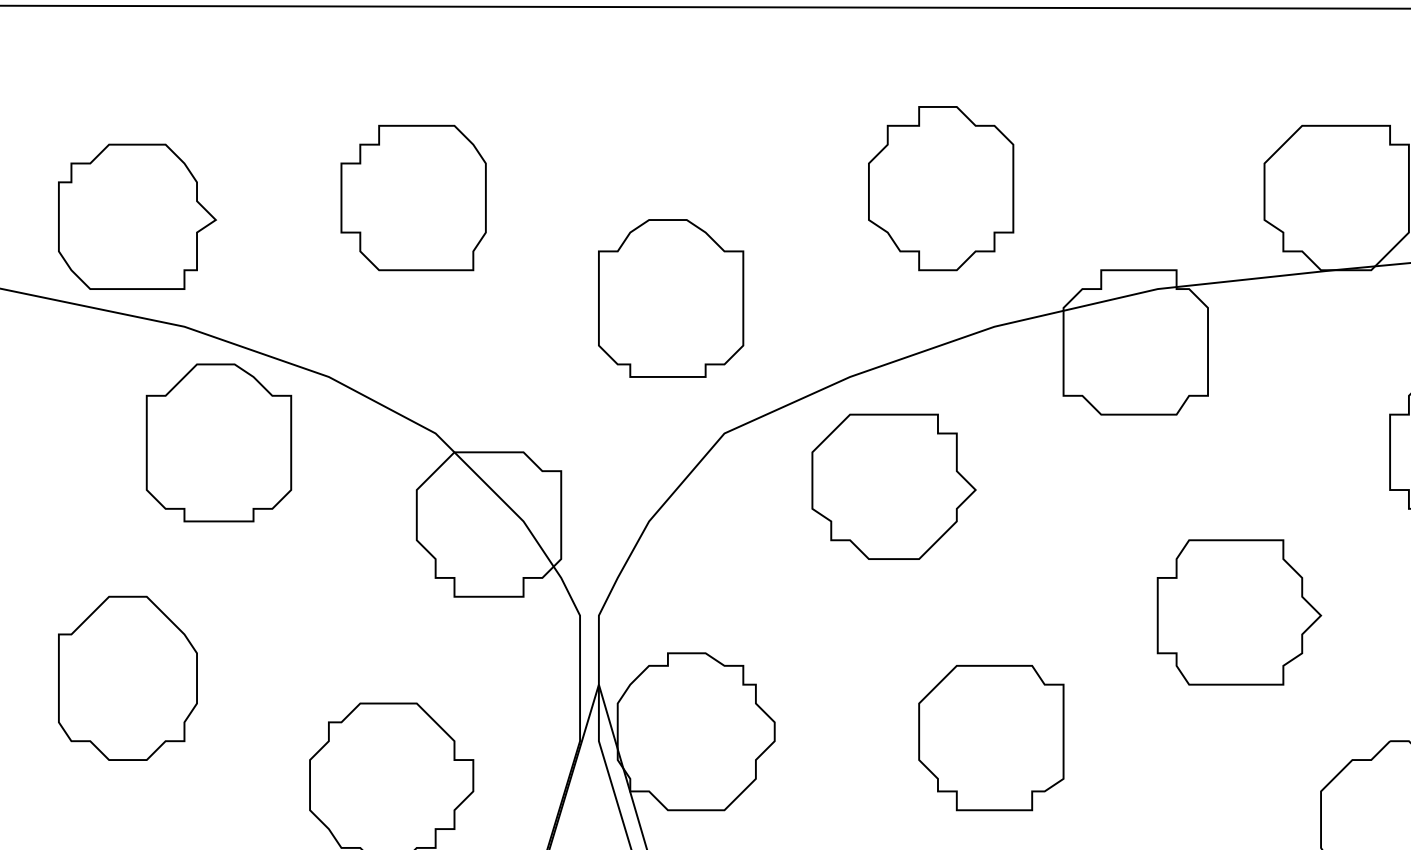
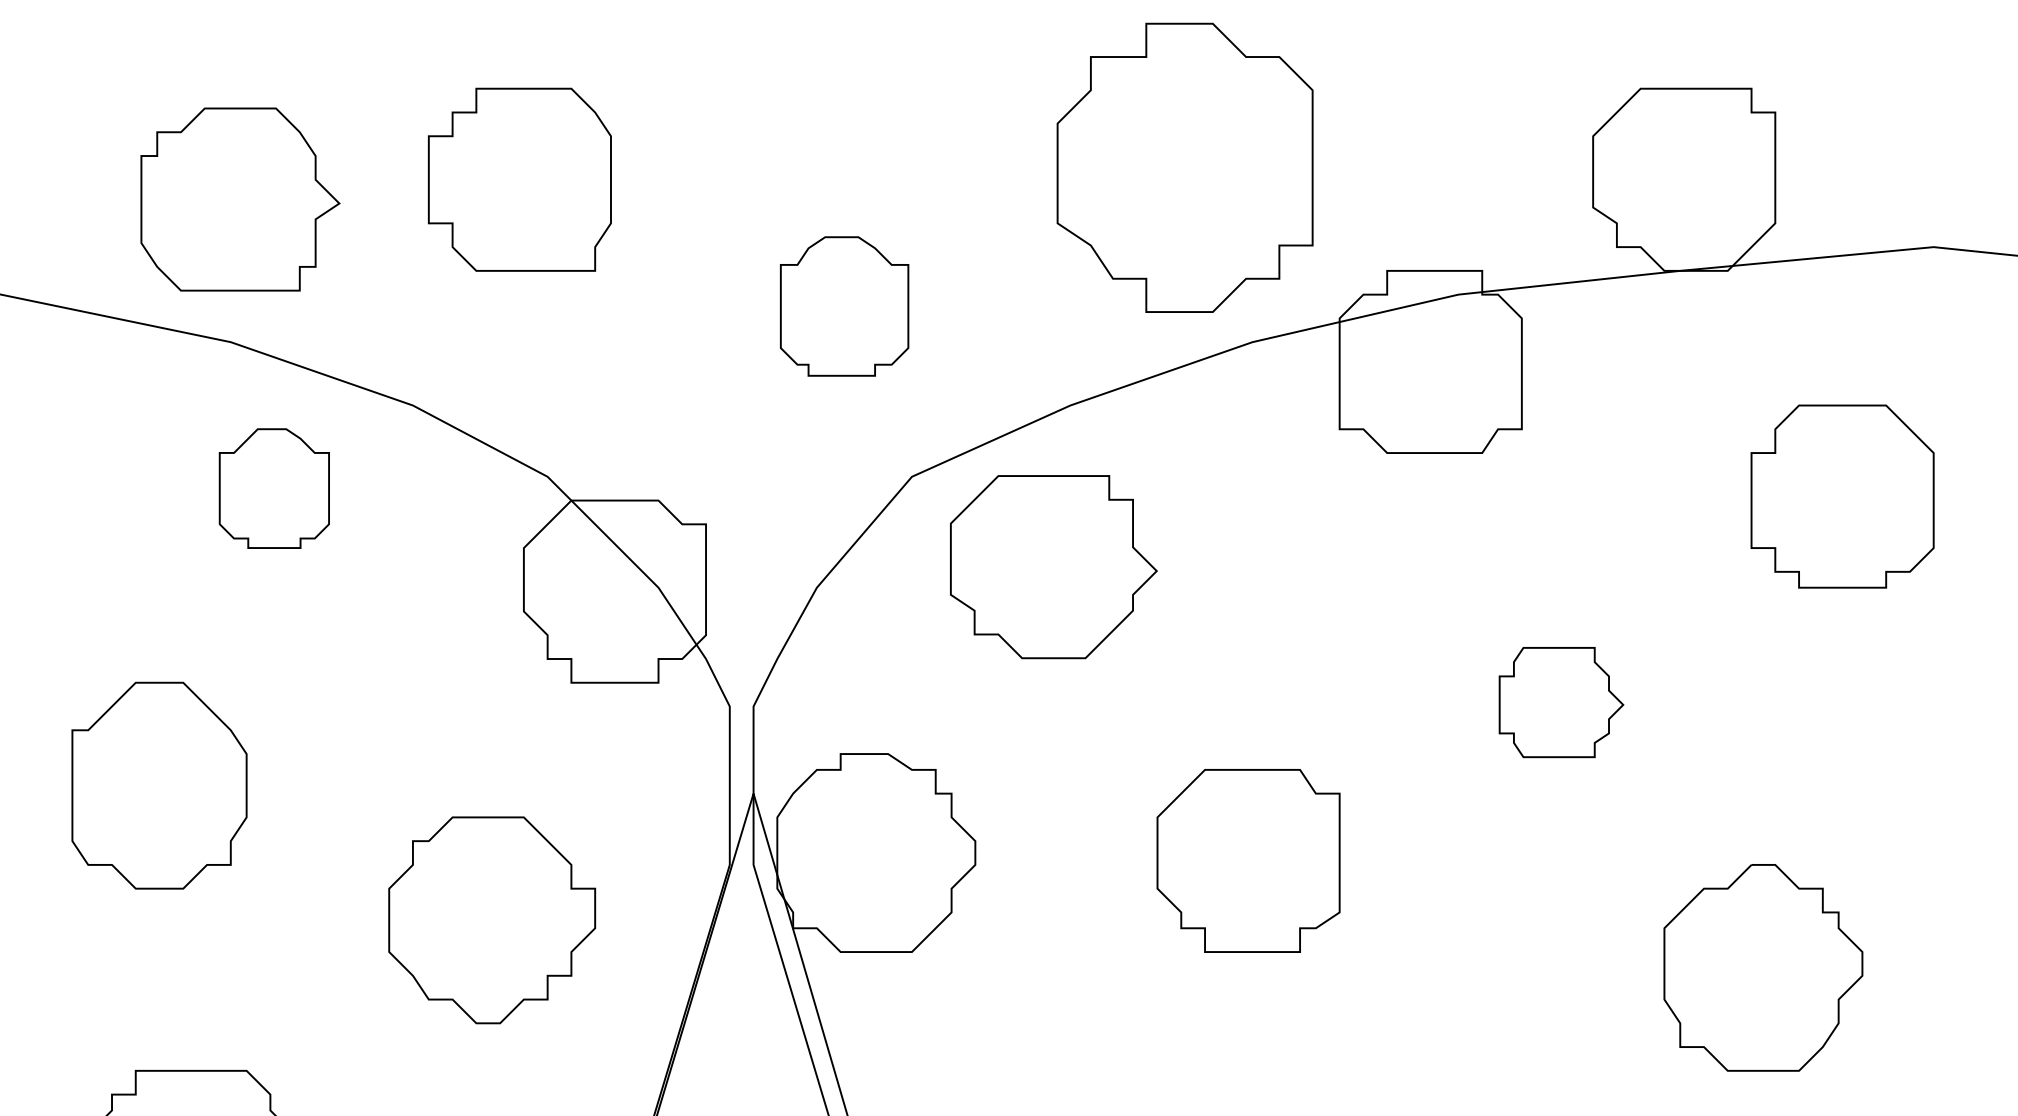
part: (941, 188) -> (1185, 167), size x1.4
part: (137, 216) -> (240, 199), moved
part: (670, 298) -> (844, 306), size x0.7
part: (219, 442) -> (274, 488), size x0.6
part: (893, 487) -> (1053, 567), moved
part: (1239, 612) -> (1561, 702), size x0.6

